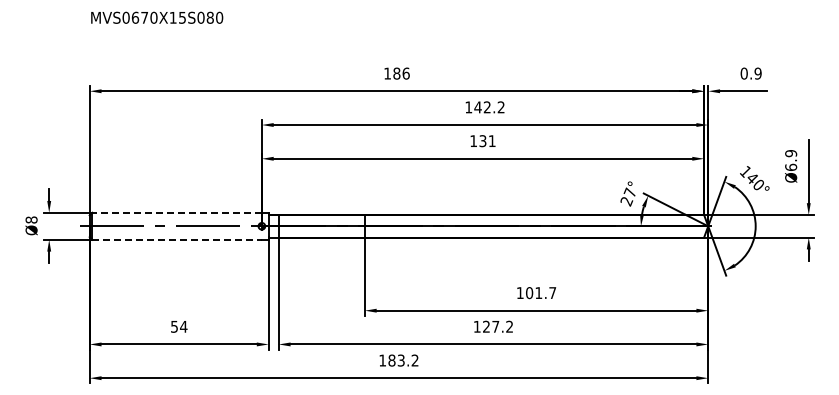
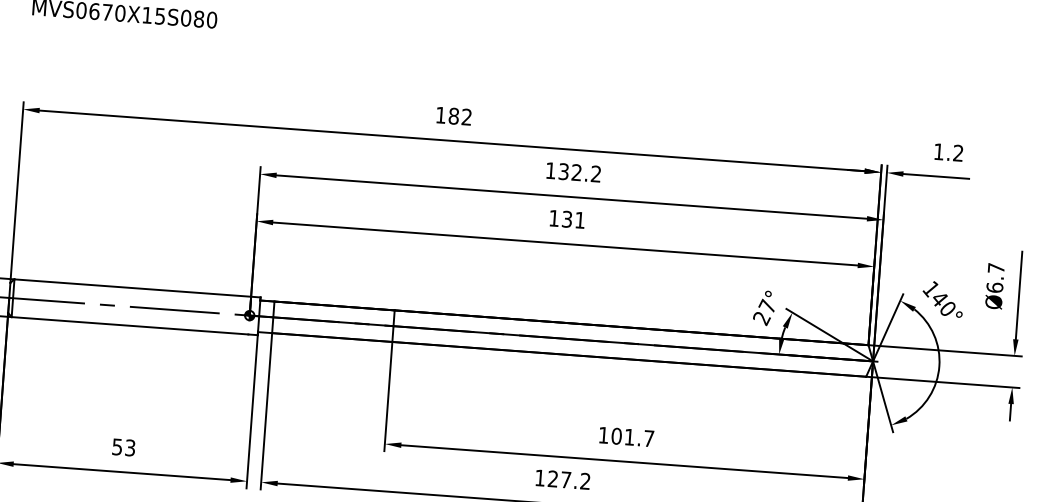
text: (405, 73) -> (465, 116), 186 -> 182
text: (750, 73) -> (947, 152), 0.9 -> 1.2
text: (477, 107) -> (563, 171), 142.2 -> 132.2
text: (791, 153) -> (996, 268), Ø6.9 -> Ø6.7
line: (177, 212) -> (133, 287), dashed -> solid
line: (177, 239) -> (130, 325), dashed -> solid
text: (183, 326) -> (129, 447), 54 -> 53

